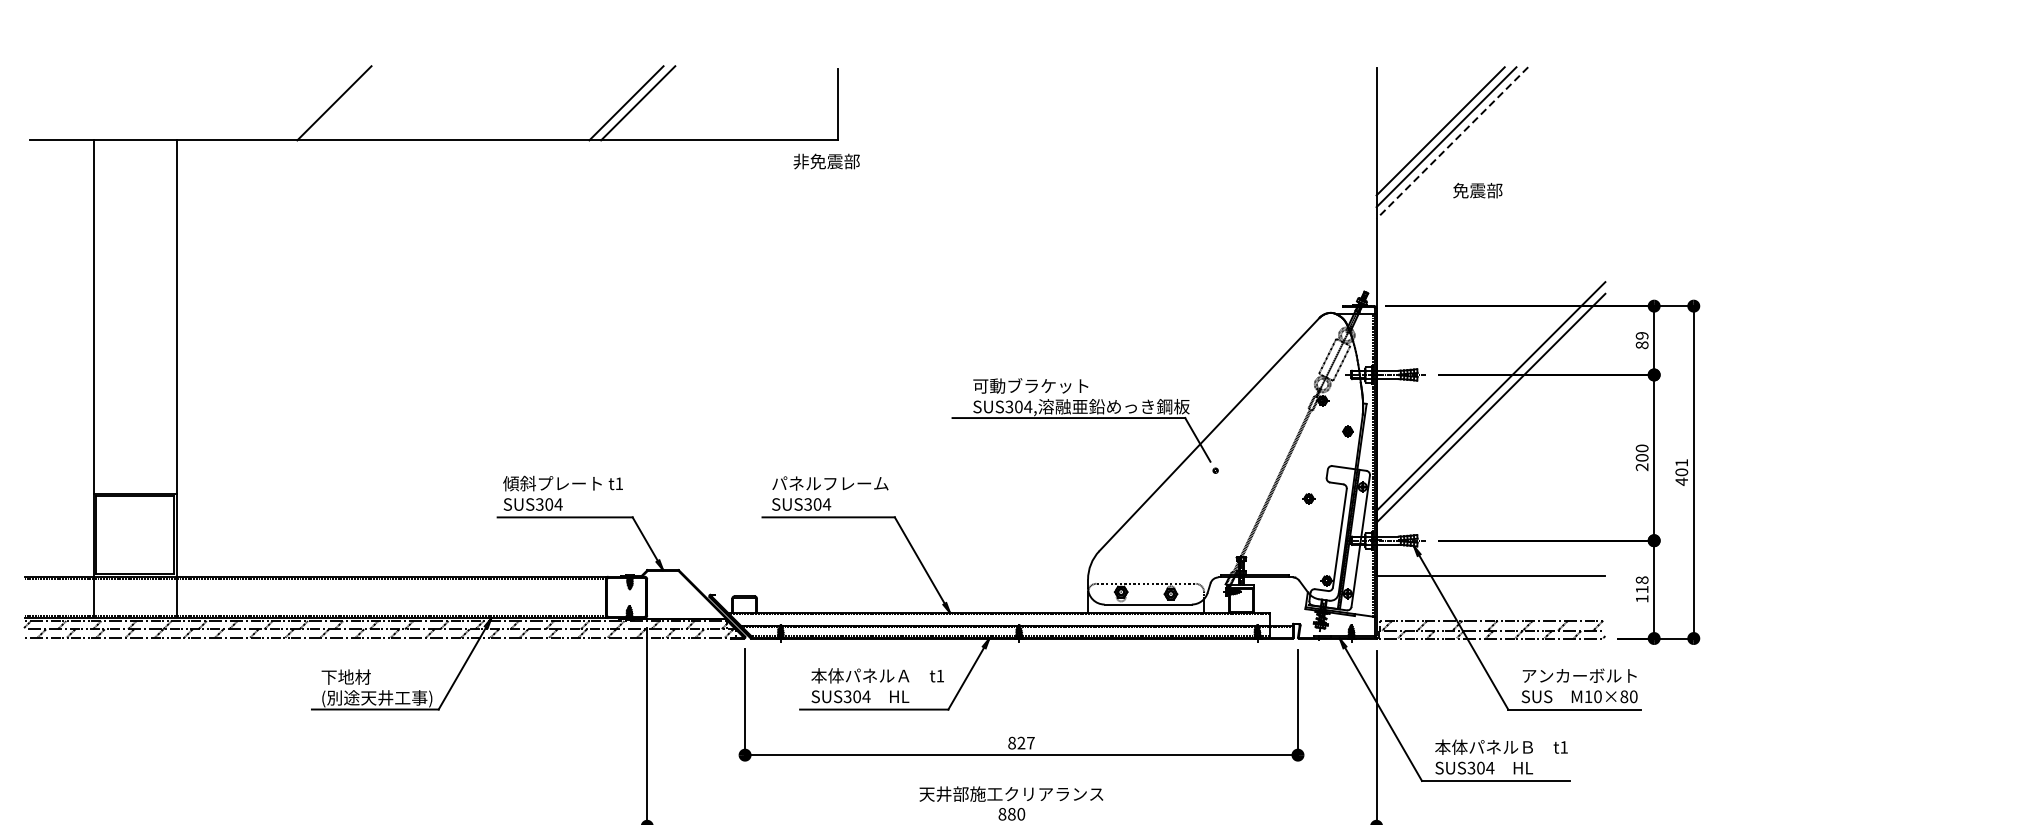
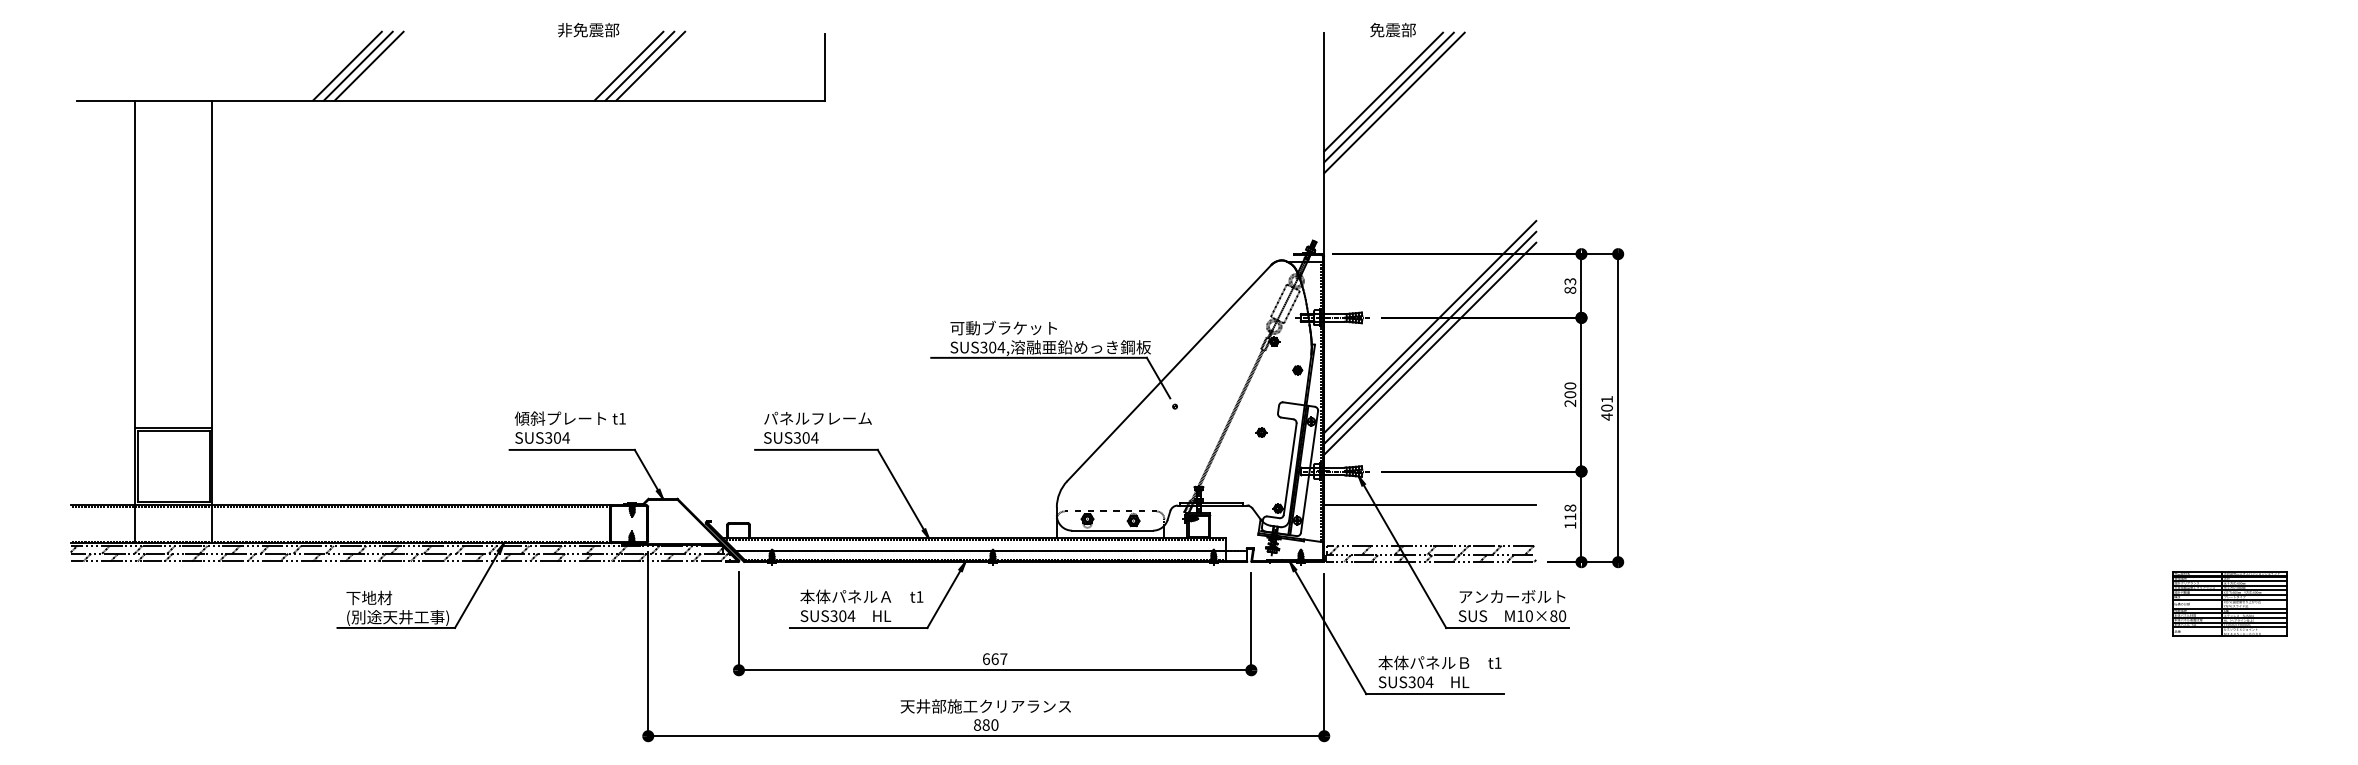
line: (322, 102) -> (347, 65), added
line: (345, 102) -> (368, 65), added
line: (649, 102) -> (650, 65), added
line: (1452, 143) -> (1394, 103), dashed -> solid
text: (826, 161) -> (588, 30), moved
text: (1477, 191) -> (1392, 30), moved
text: (1642, 335) -> (1570, 281), 89 -> 83
line: (1491, 384) -> (1430, 326), added
text: (1016, 743) -> (990, 659), 827 -> 667

